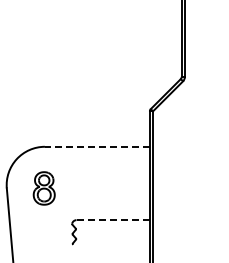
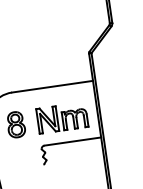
line: (96, 146) -> (51, 86), dashed -> solid
part: (104, 188) -> (62, 118), added
line: (113, 220) -> (73, 141), dashed -> solid

